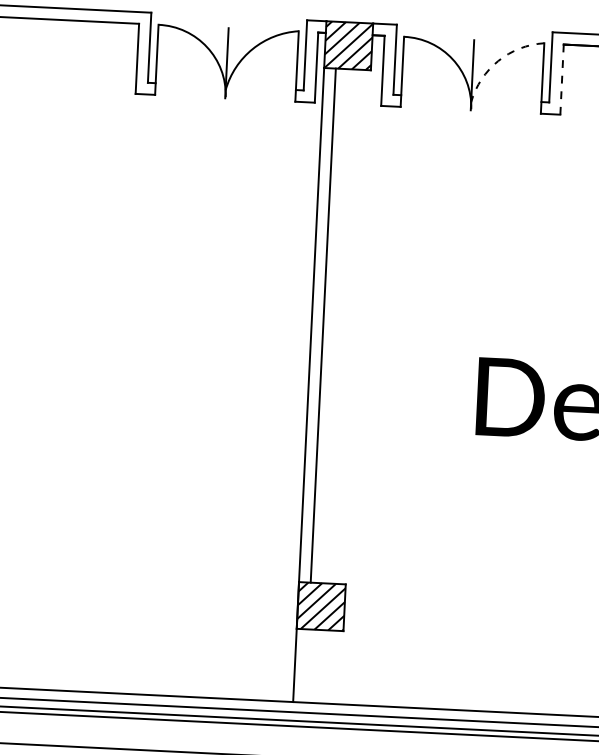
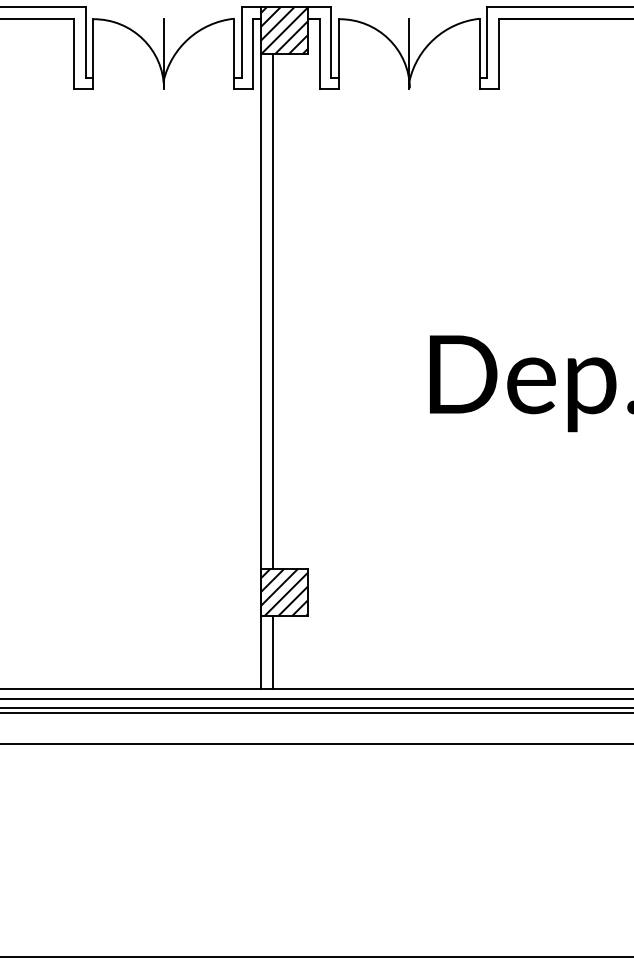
arc: (498, 60) -> (434, 38), dashed -> solid
line: (562, 79) -> (499, 54), dashed -> solid
line: (306, 666) -> (272, 652), added

